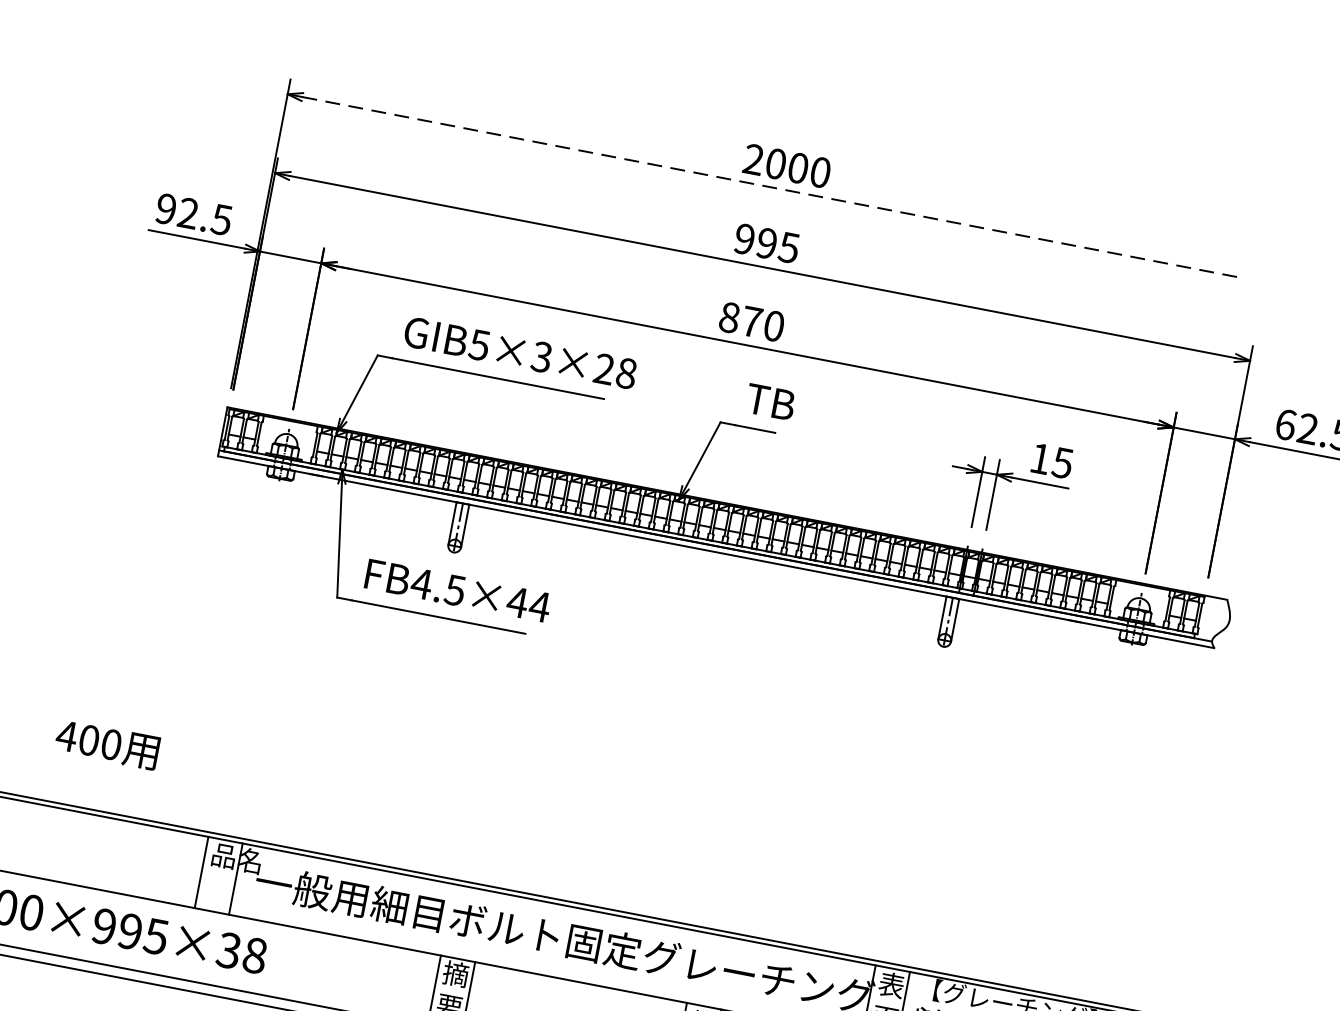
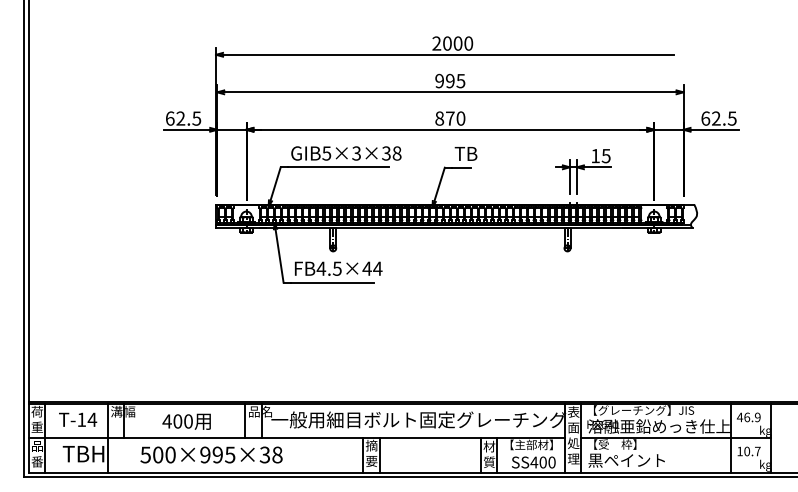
line: (775, 187) -> (449, 54), dashed -> solid
text: (164, 208) -> (169, 118), 92.5 -> 62.5
text: (604, 369) -> (386, 153), GIB5×3×28 -> GIB5×3×38
text: (107, 743) -> (186, 421), moved

